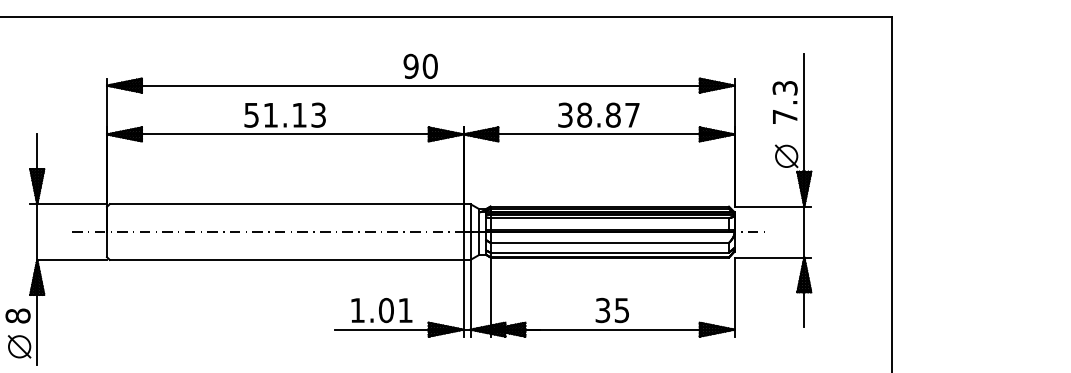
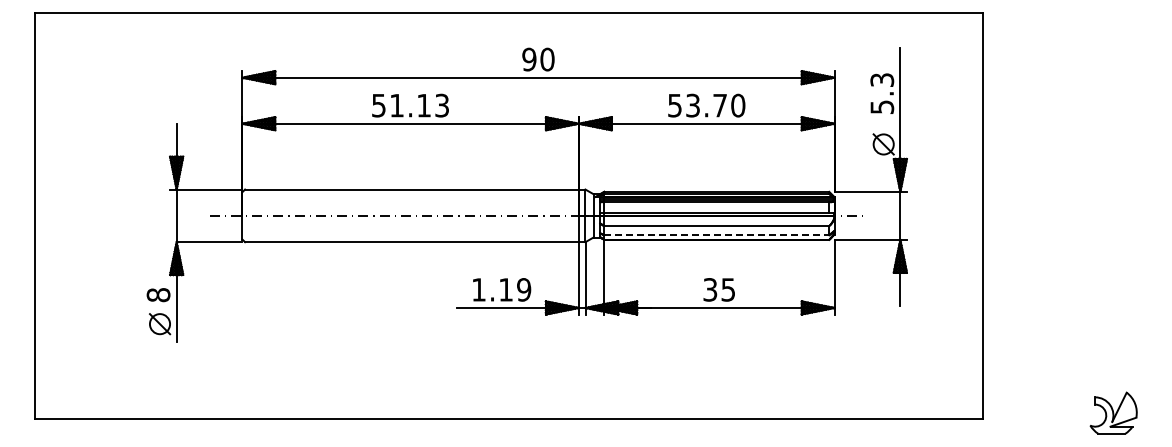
text: (598, 115) -> (706, 105), 38.87 -> 53.70
text: (785, 116) -> (882, 106), 7.3 -> 5.3
line: (609, 252) -> (716, 235), solid -> dashed
text: (396, 310) -> (515, 289), 1.01 -> 1.19

